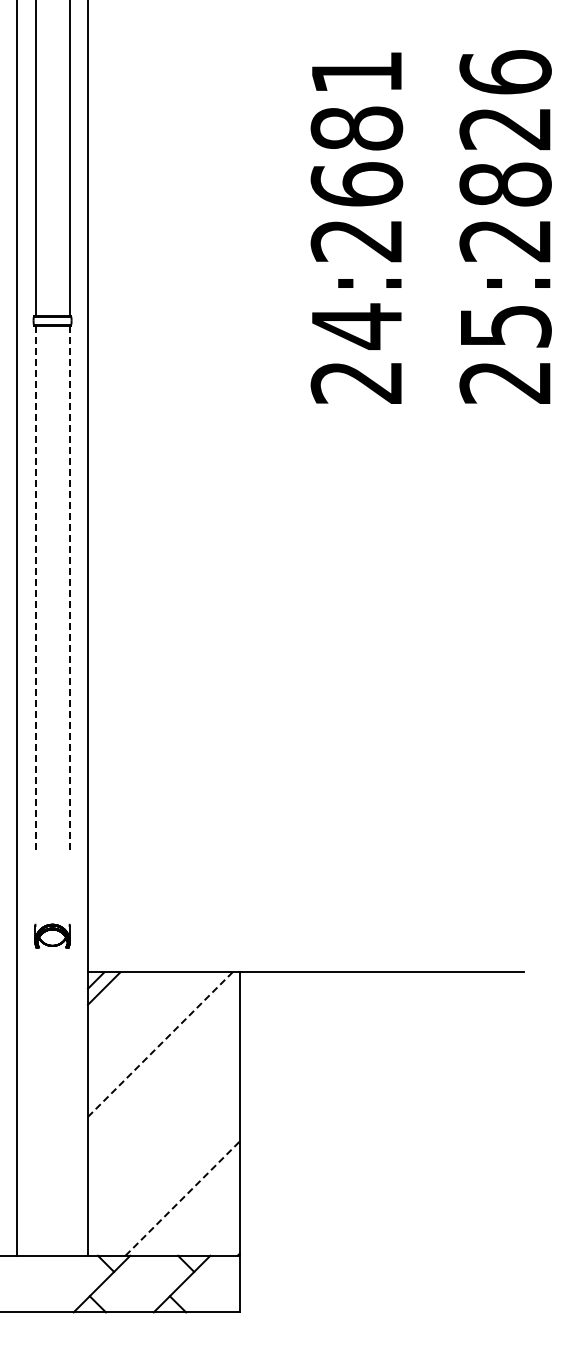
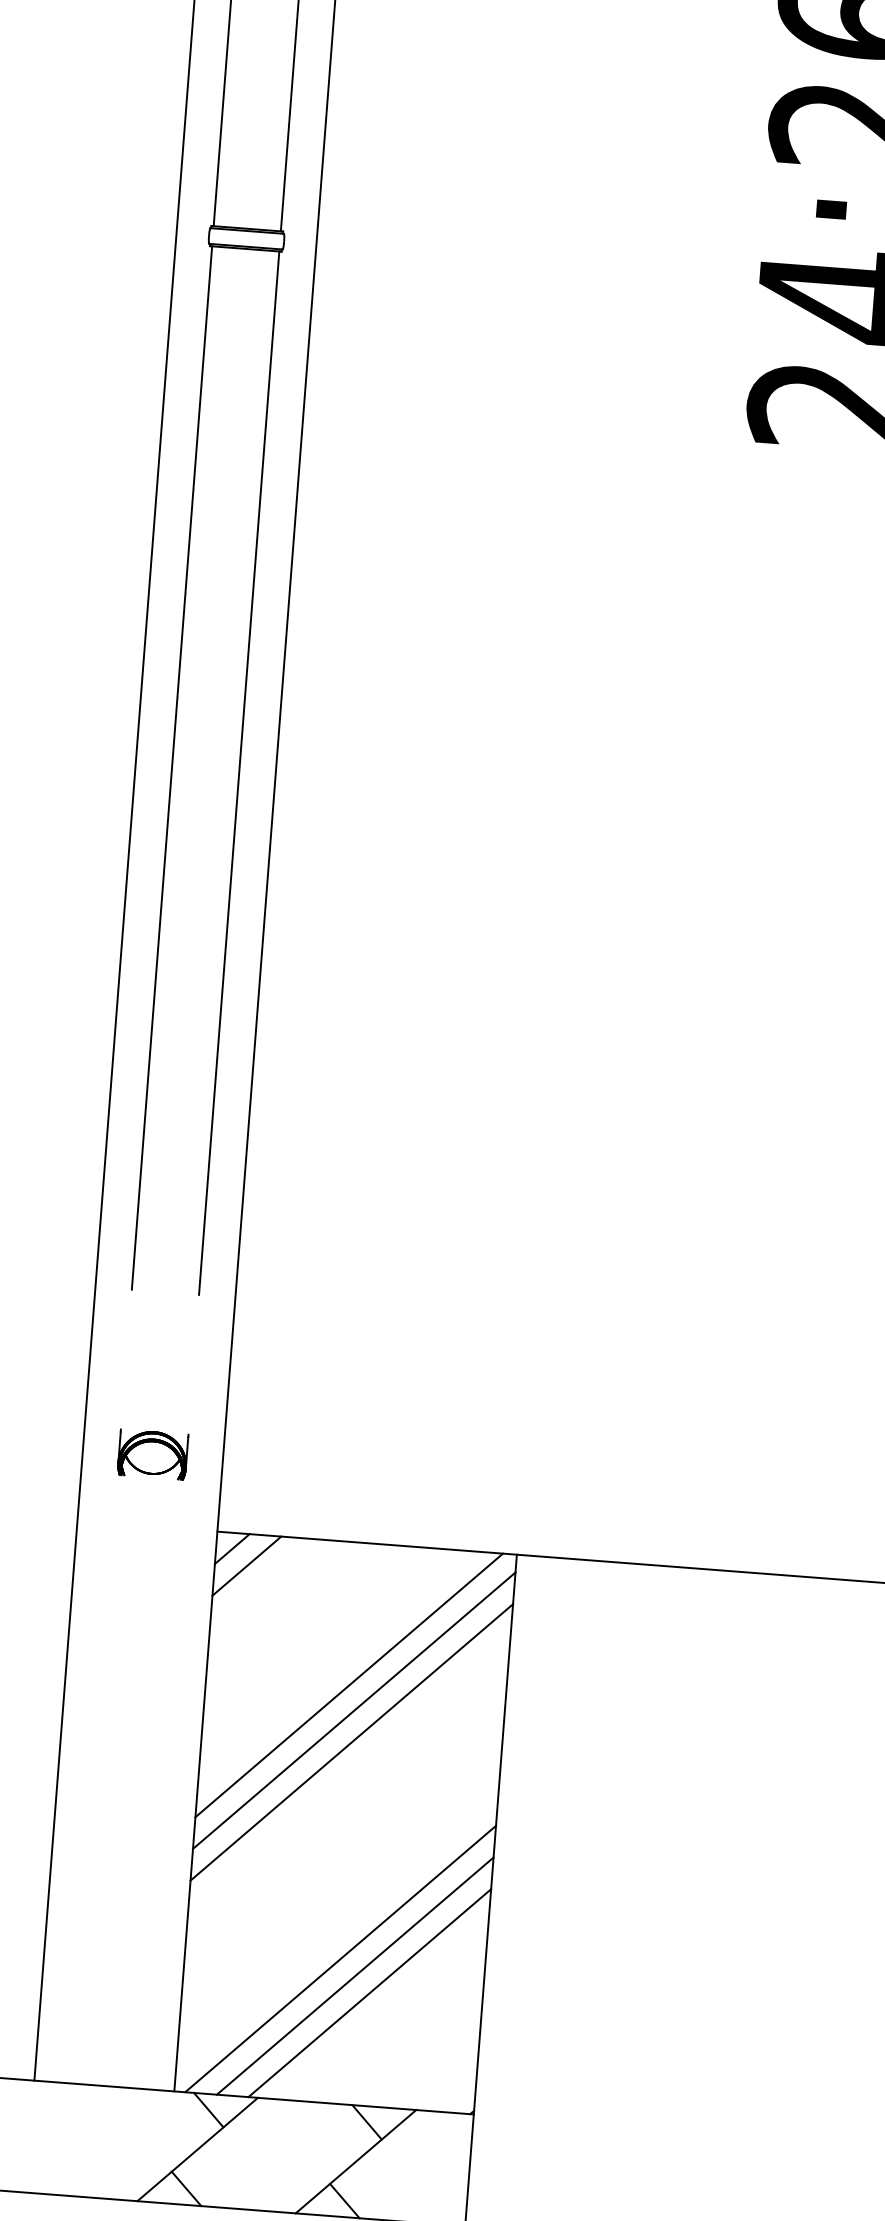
line: (35, 590) -> (171, 769), dashed -> solid
line: (69, 590) -> (238, 774), dashed -> solid
line: (160, 1044) -> (349, 1685), dashed -> solid
line: (163, 1057) -> (353, 1711), added
line: (163, 1073) -> (351, 1742), added
line: (166, 1182) -> (340, 1958), added
line: (174, 1190) -> (355, 1975), added
line: (182, 1198) -> (369, 1992), dashed -> solid

